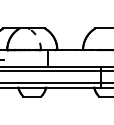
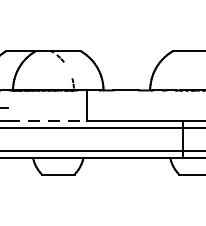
line: (26, 66) -> (47, 120), solid -> dashed

